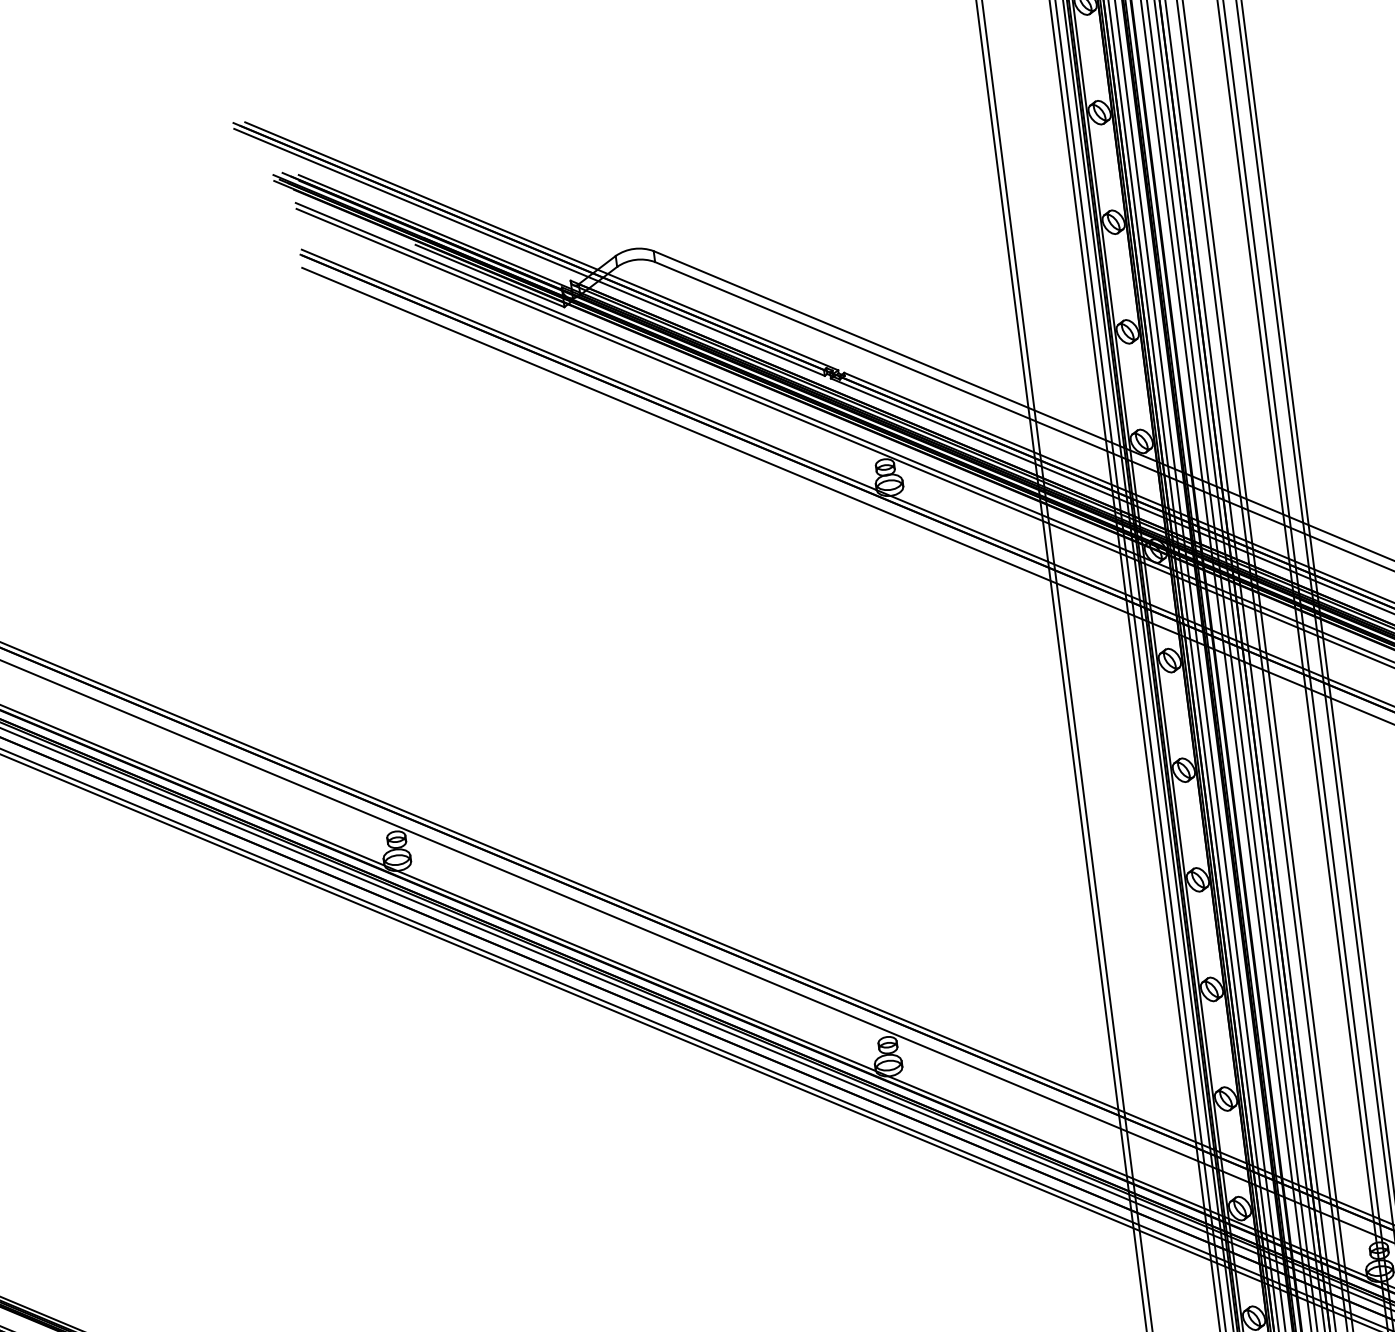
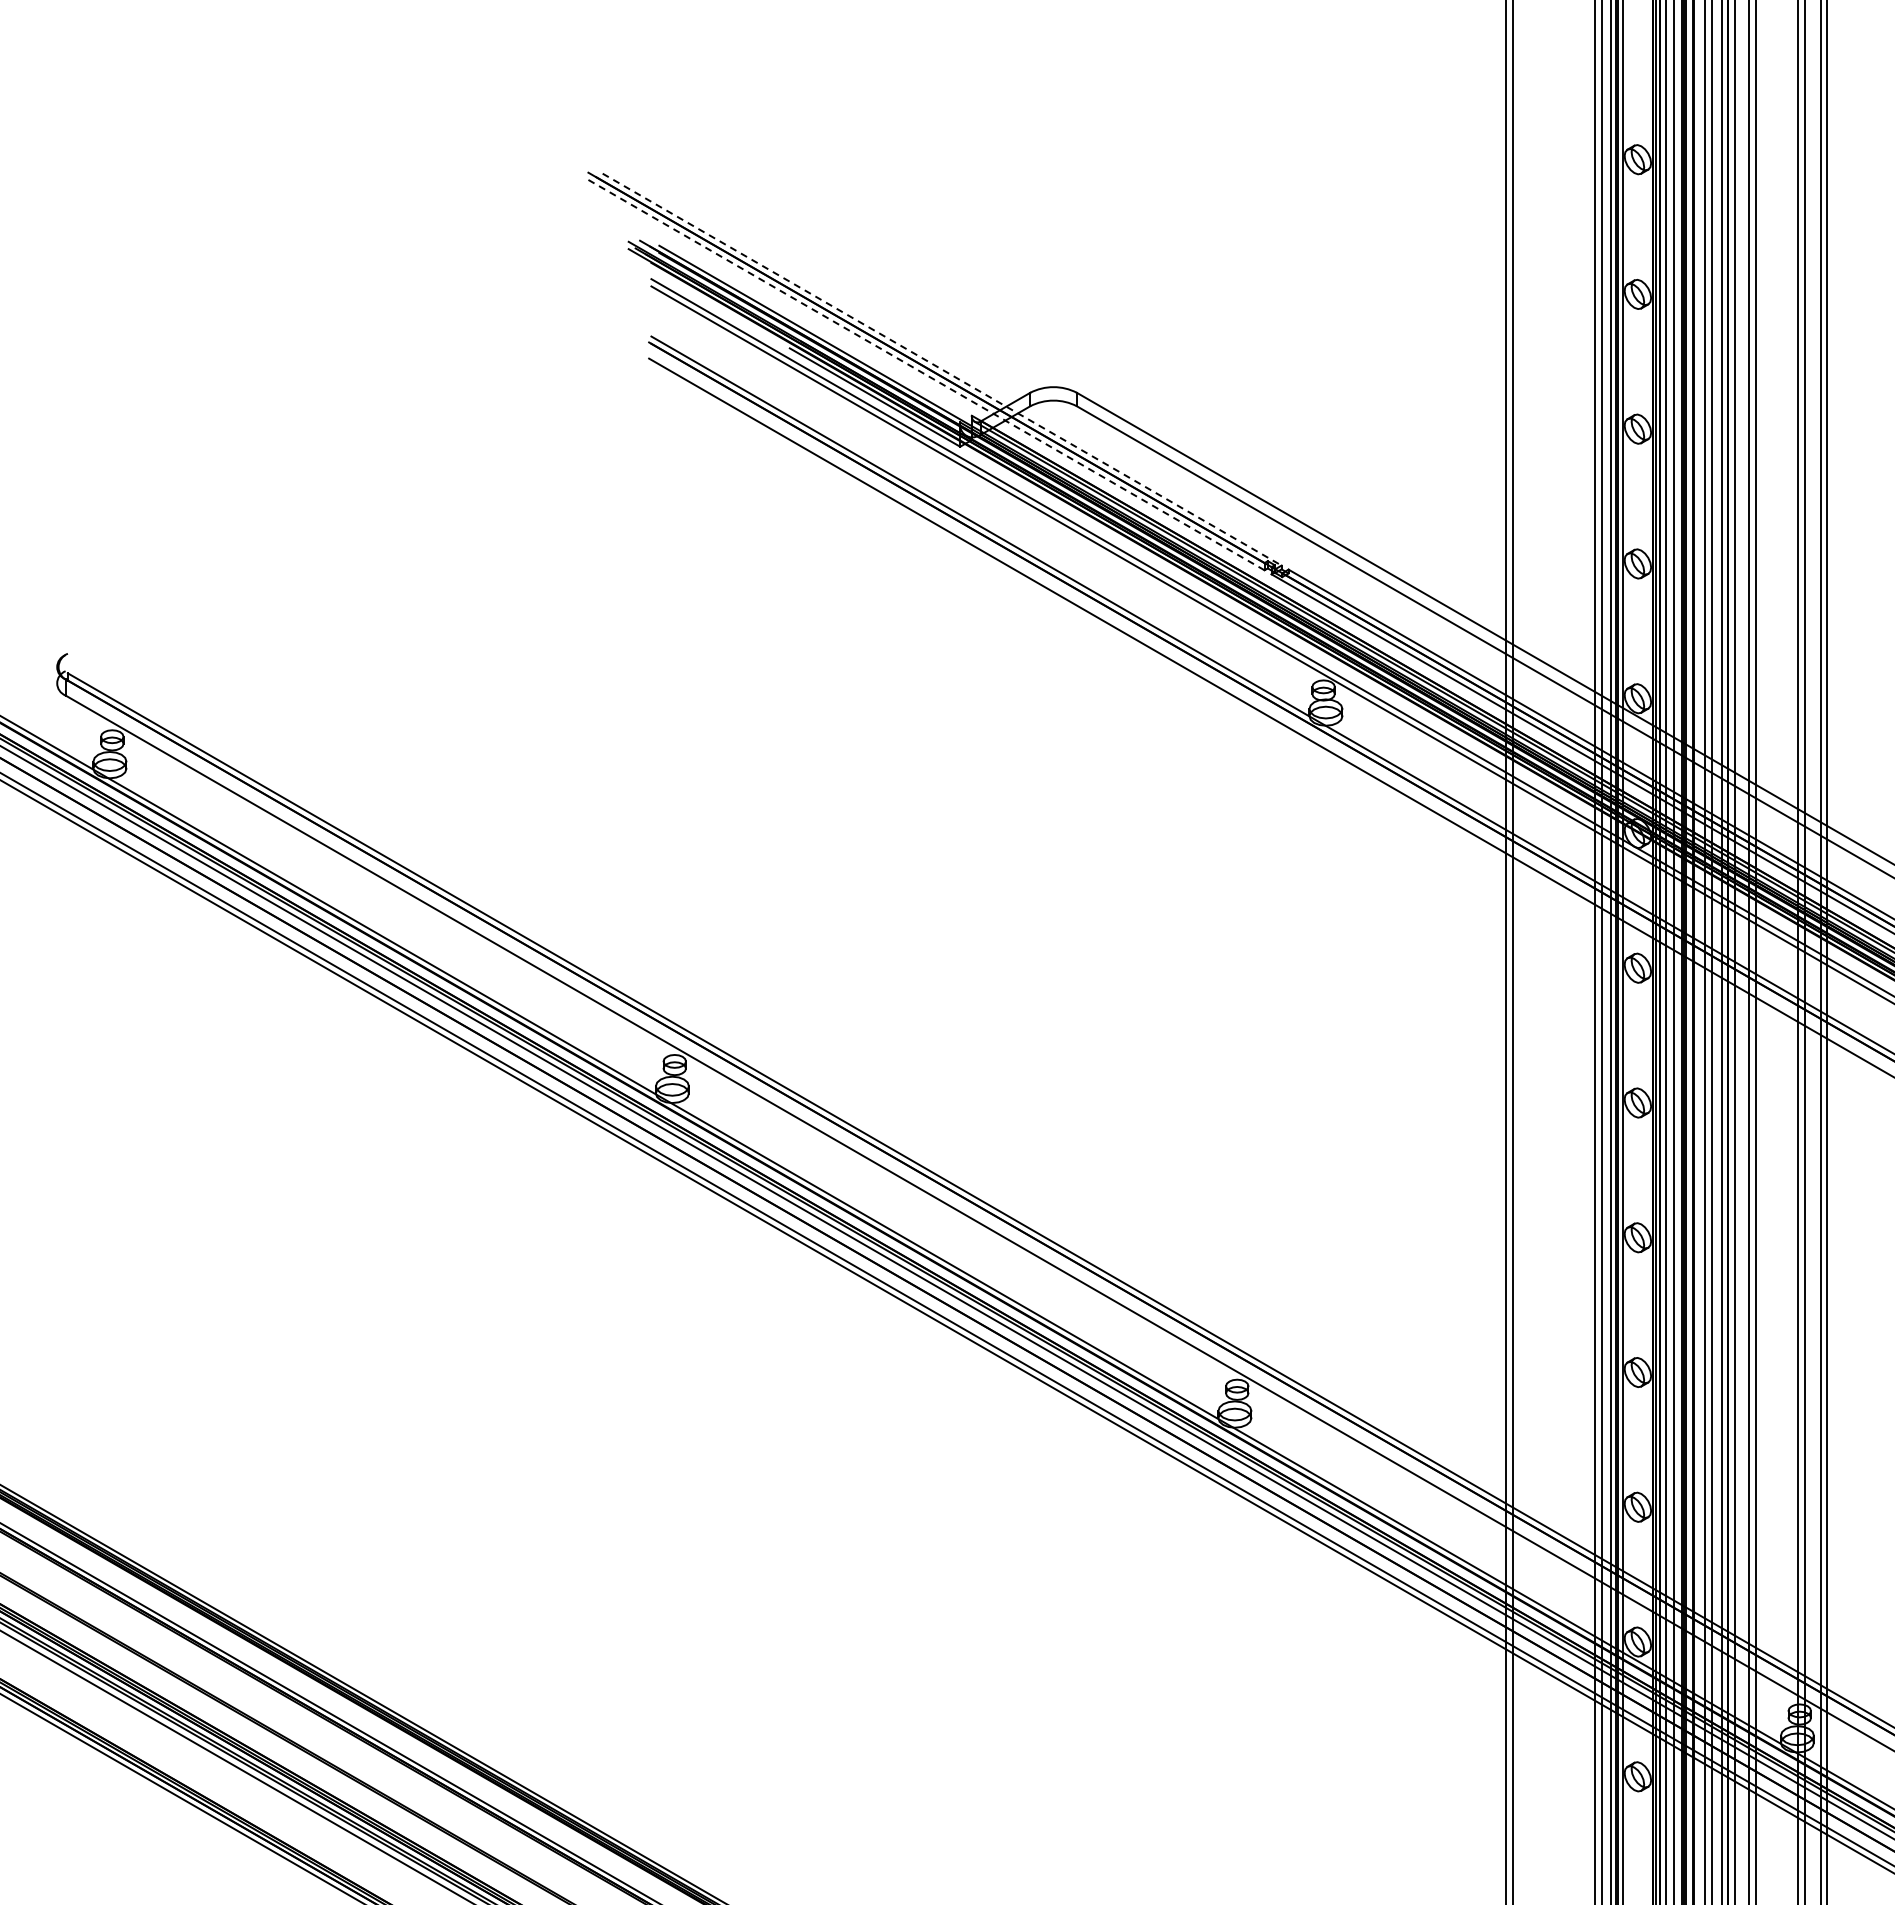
line: (541, 246) -> (942, 369), solid -> dashed
line: (529, 251) -> (926, 374), solid -> dashed

